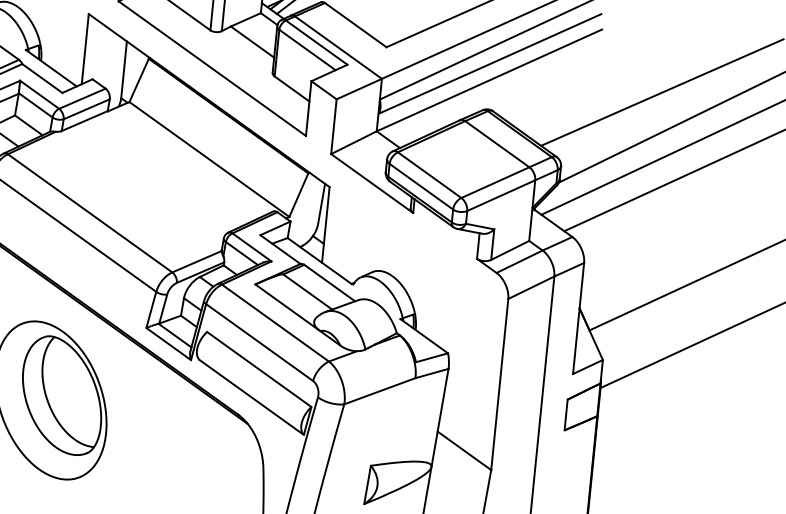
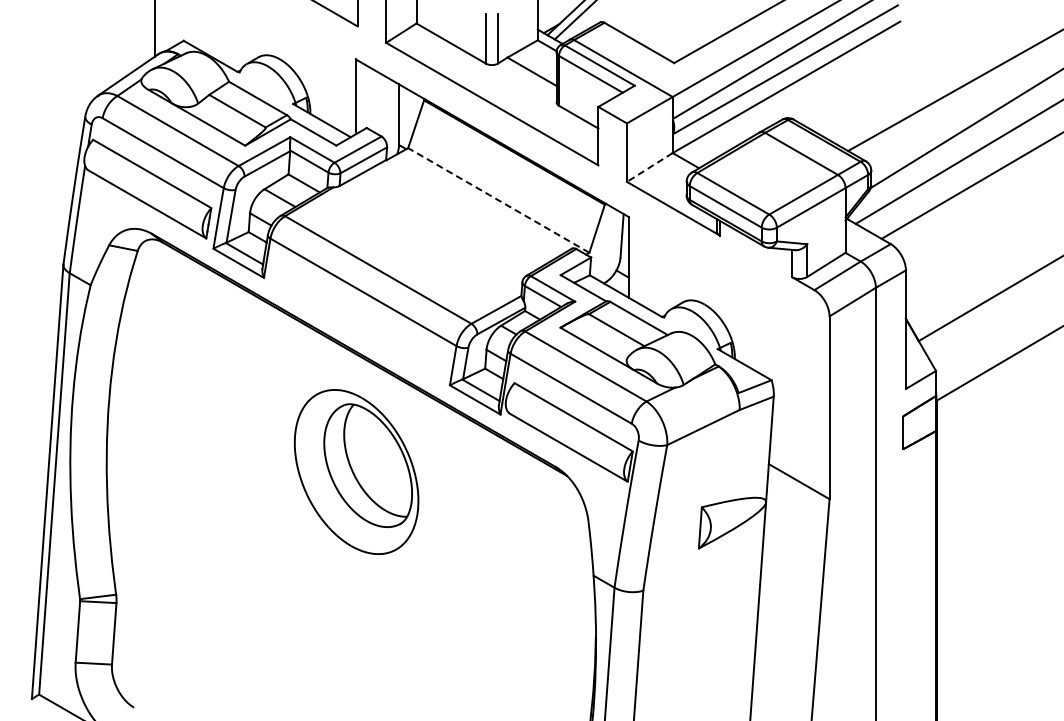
line: (353, 142) -> (649, 167), solid -> dashed
line: (209, 159) -> (498, 200), solid -> dashed

